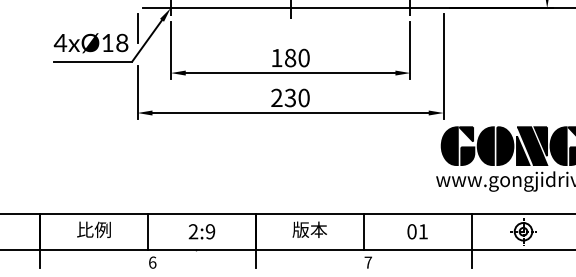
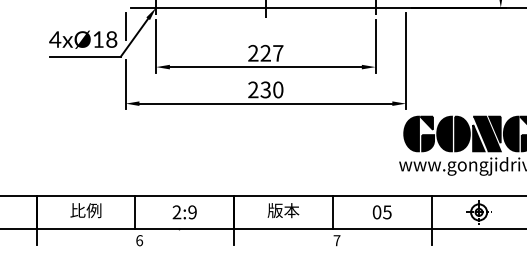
text: (290, 57) -> (265, 52), 180 -> 227
text: (423, 231) -> (387, 212), 01 -> 05

